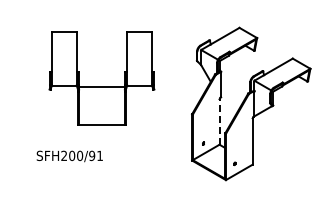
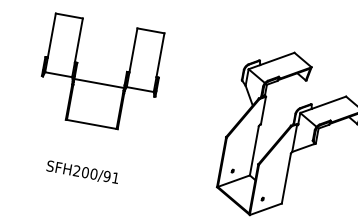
part: (101, 86) -> (98, 82), moved
line: (219, 122) -> (254, 151), dashed -> solid
text: (69, 156) -> (82, 172), moved

